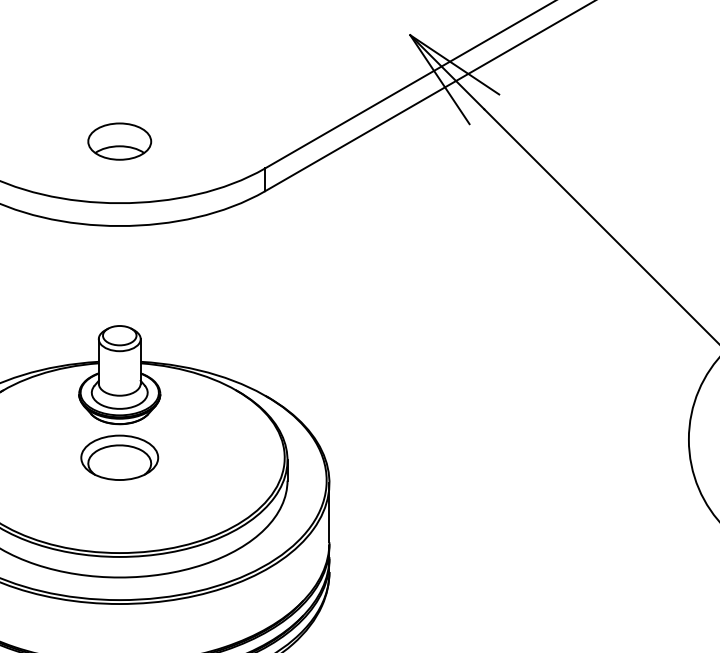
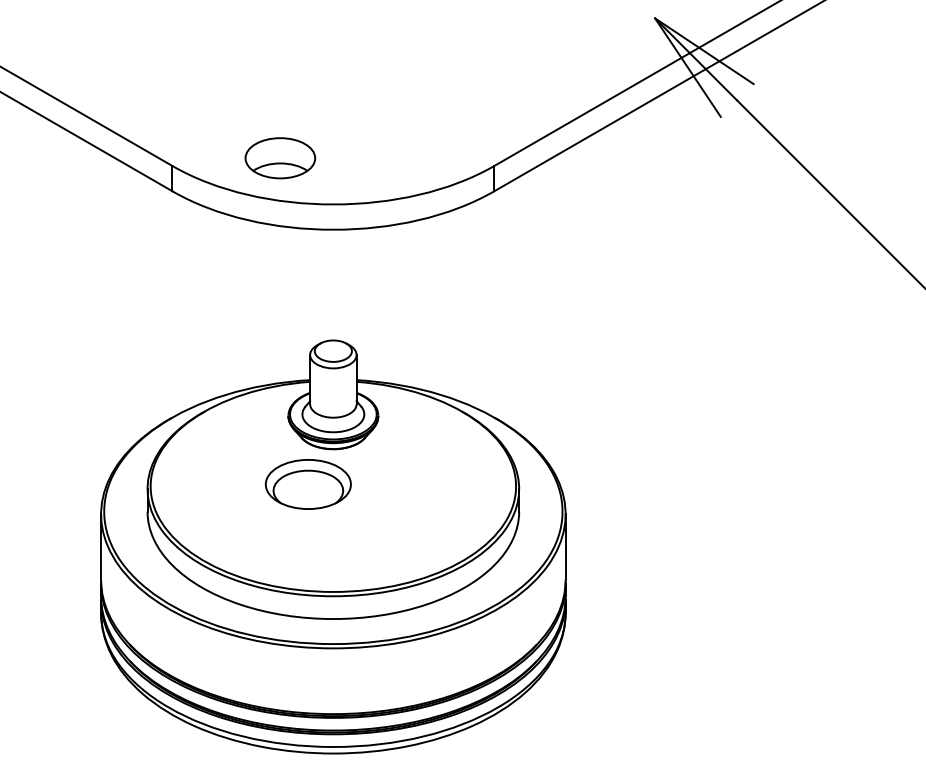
part: (119, 141) -> (280, 158), moved
part: (118, 457) -> (307, 484), moved

